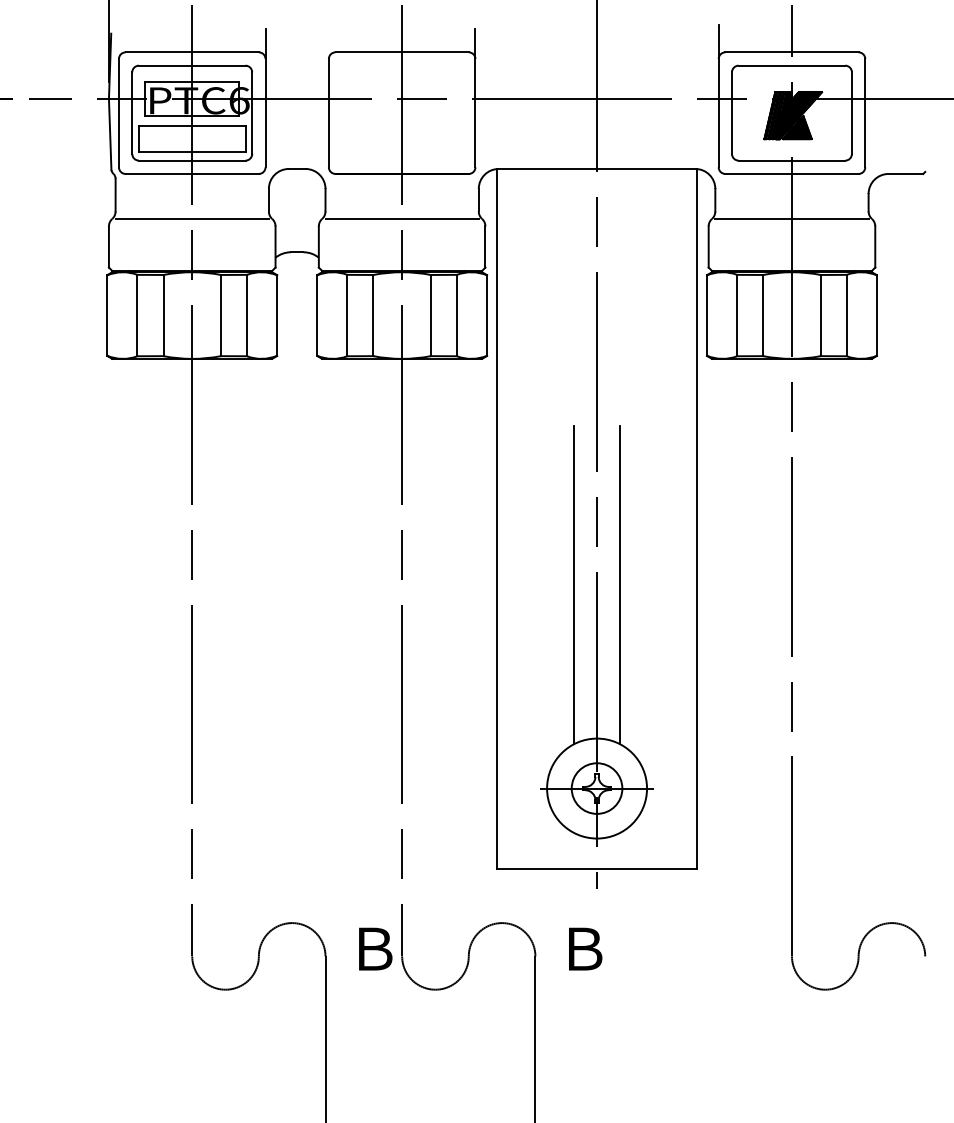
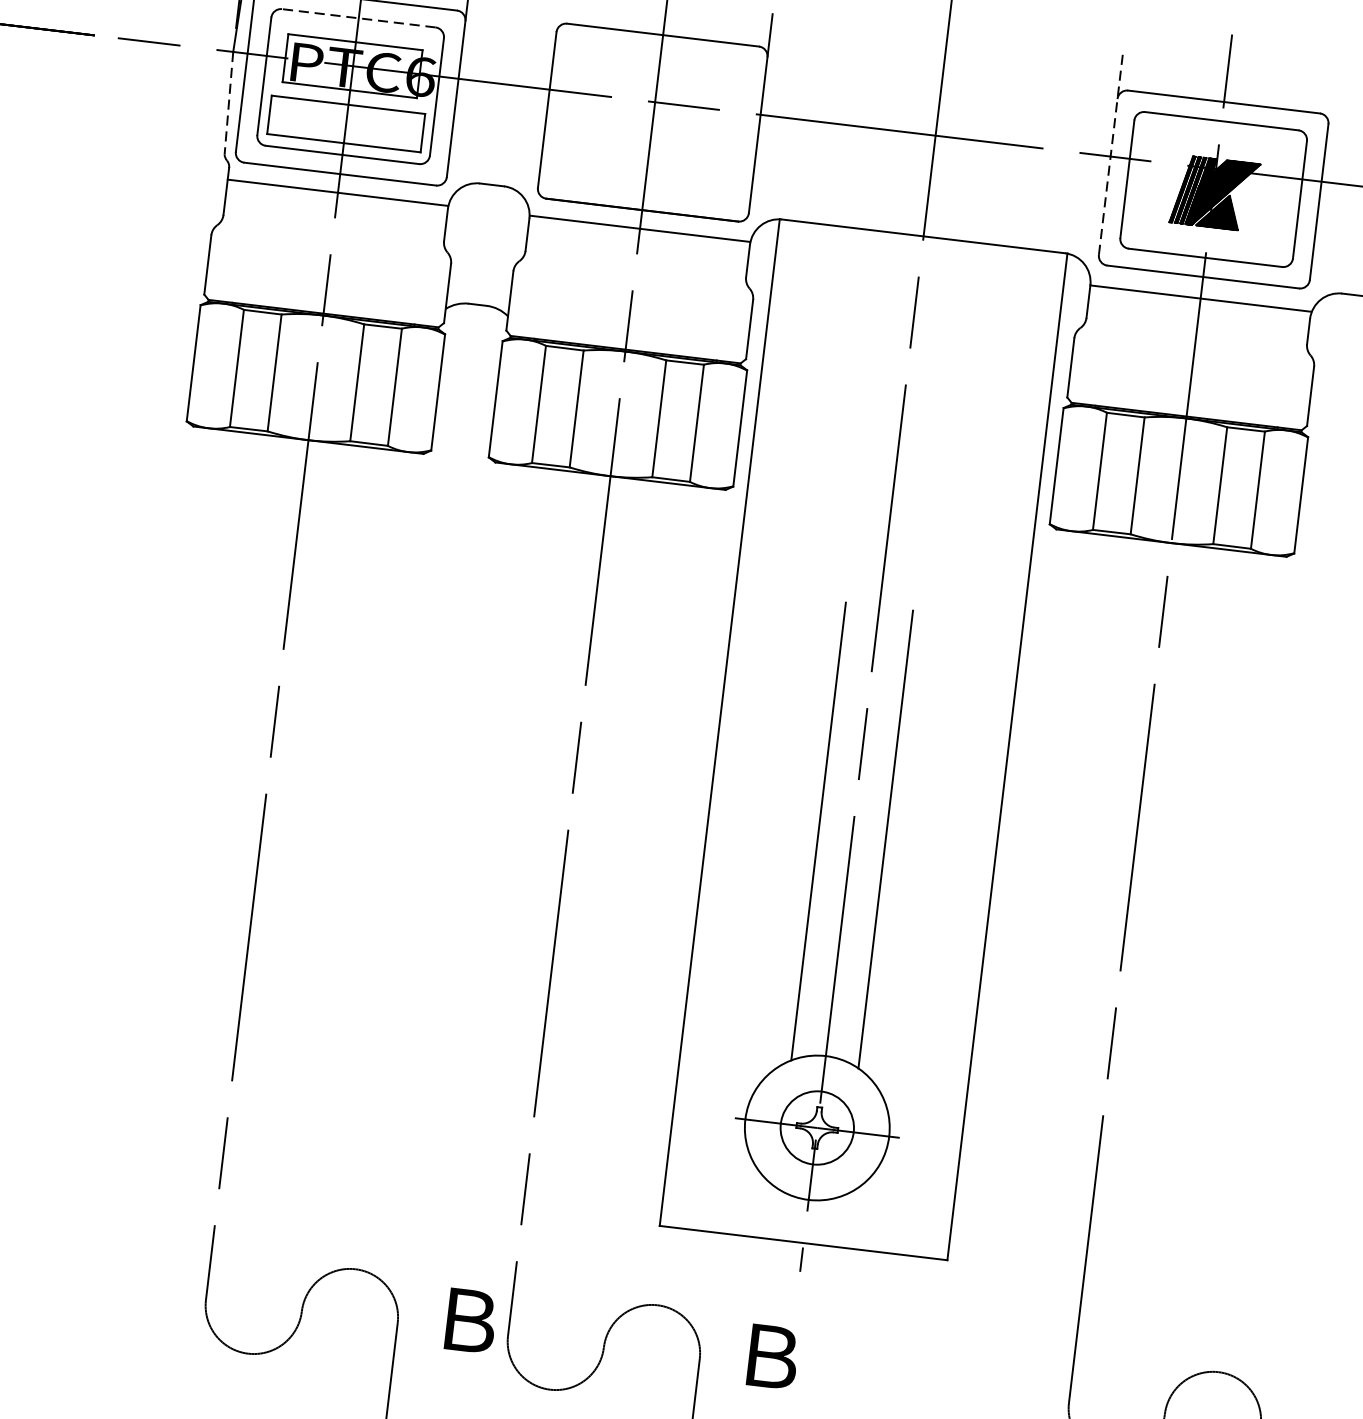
line: (191, 65) -> (357, 17), solid -> dashed
line: (718, 95) -> (1110, 151), solid -> dashed
line: (110, 134) -> (229, 103), solid -> dashed
line: (191, 218) -> (337, 192), moved
line: (401, 218) -> (639, 228), moved
line: (791, 218) -> (1200, 297), moved

